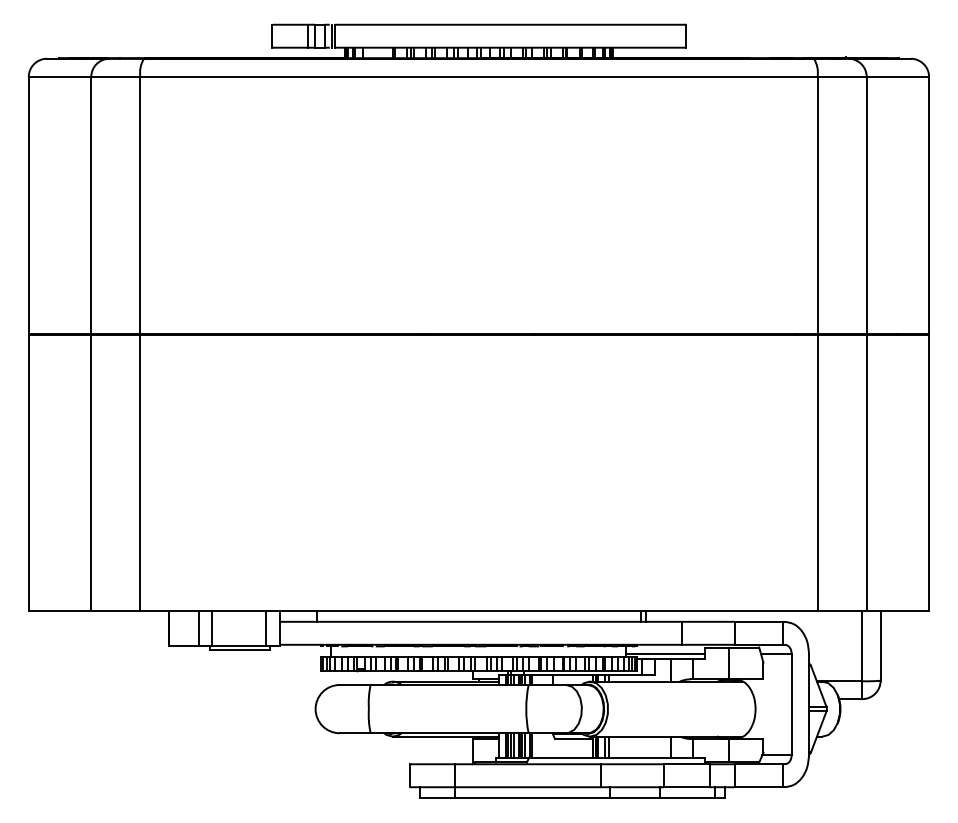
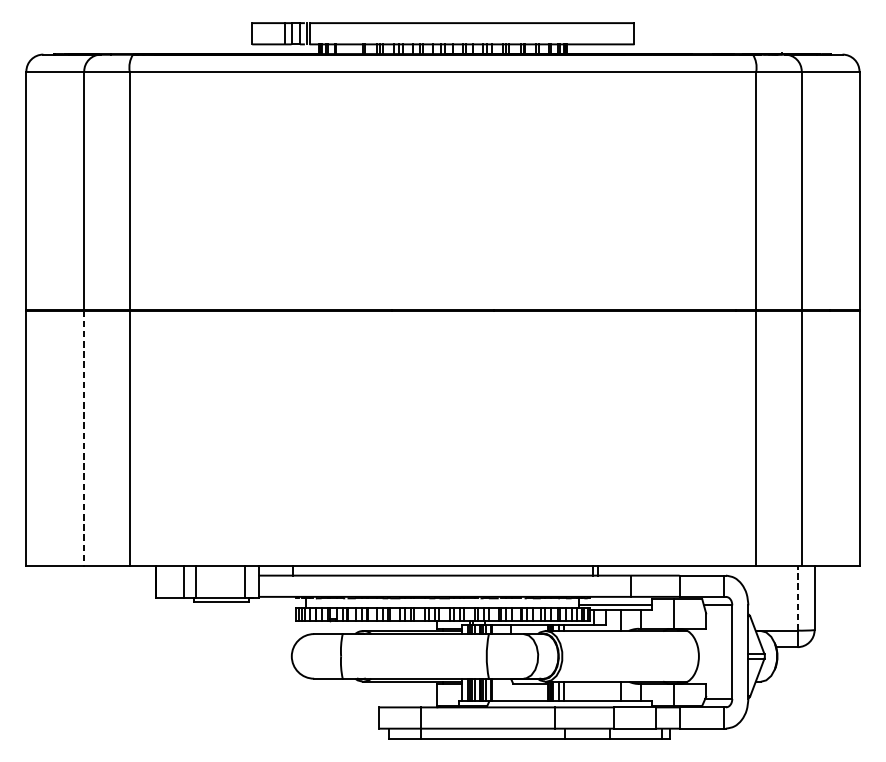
line: (91, 473) -> (84, 438), solid -> dashed
line: (862, 645) -> (797, 597), solid -> dashed

